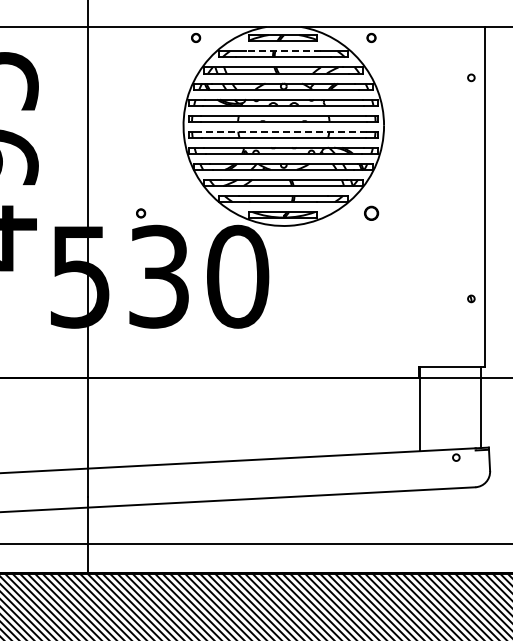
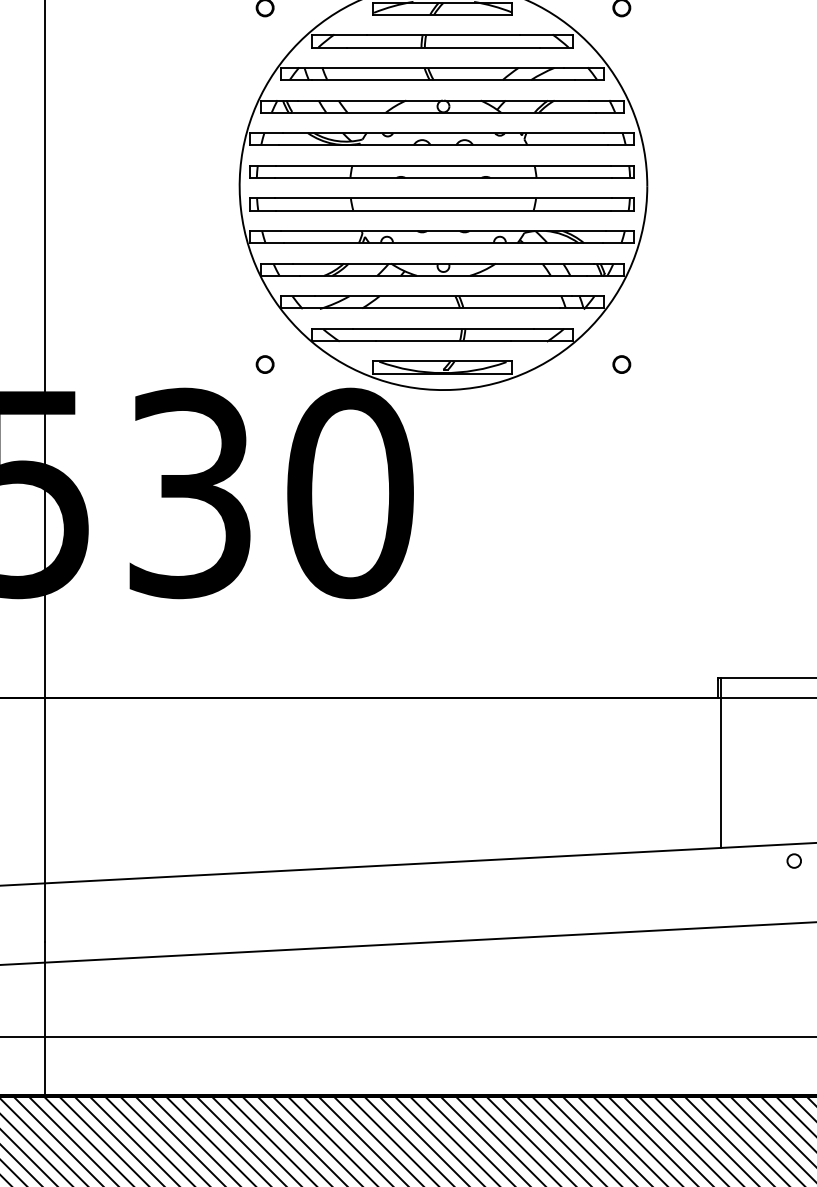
line: (283, 51) -> (442, 35), dashed -> solid
line: (283, 131) -> (442, 198), dashed -> solid
part: (141, 213) -> (266, 364), moved
part: (371, 213) -> (621, 364), size x0.62

